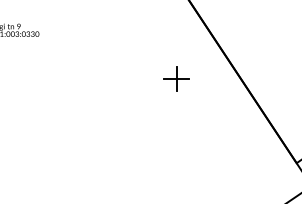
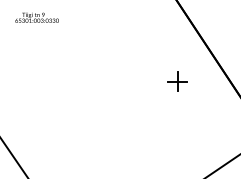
part: (176, 78) -> (177, 81), moved

